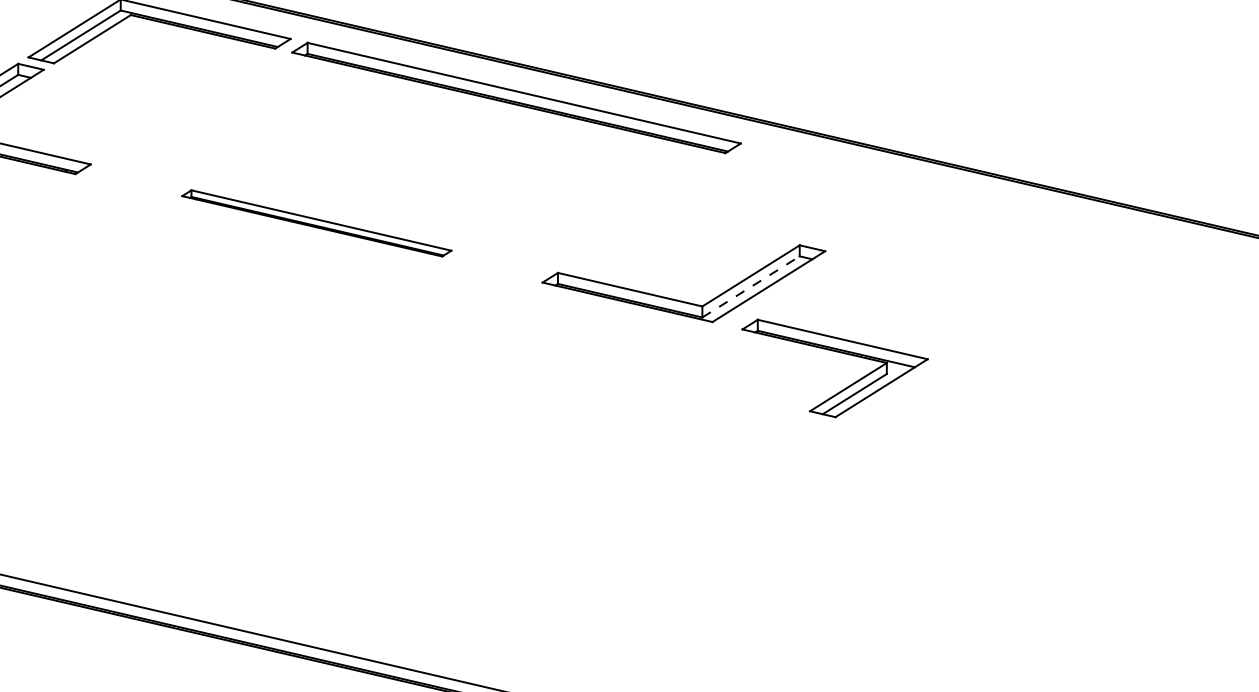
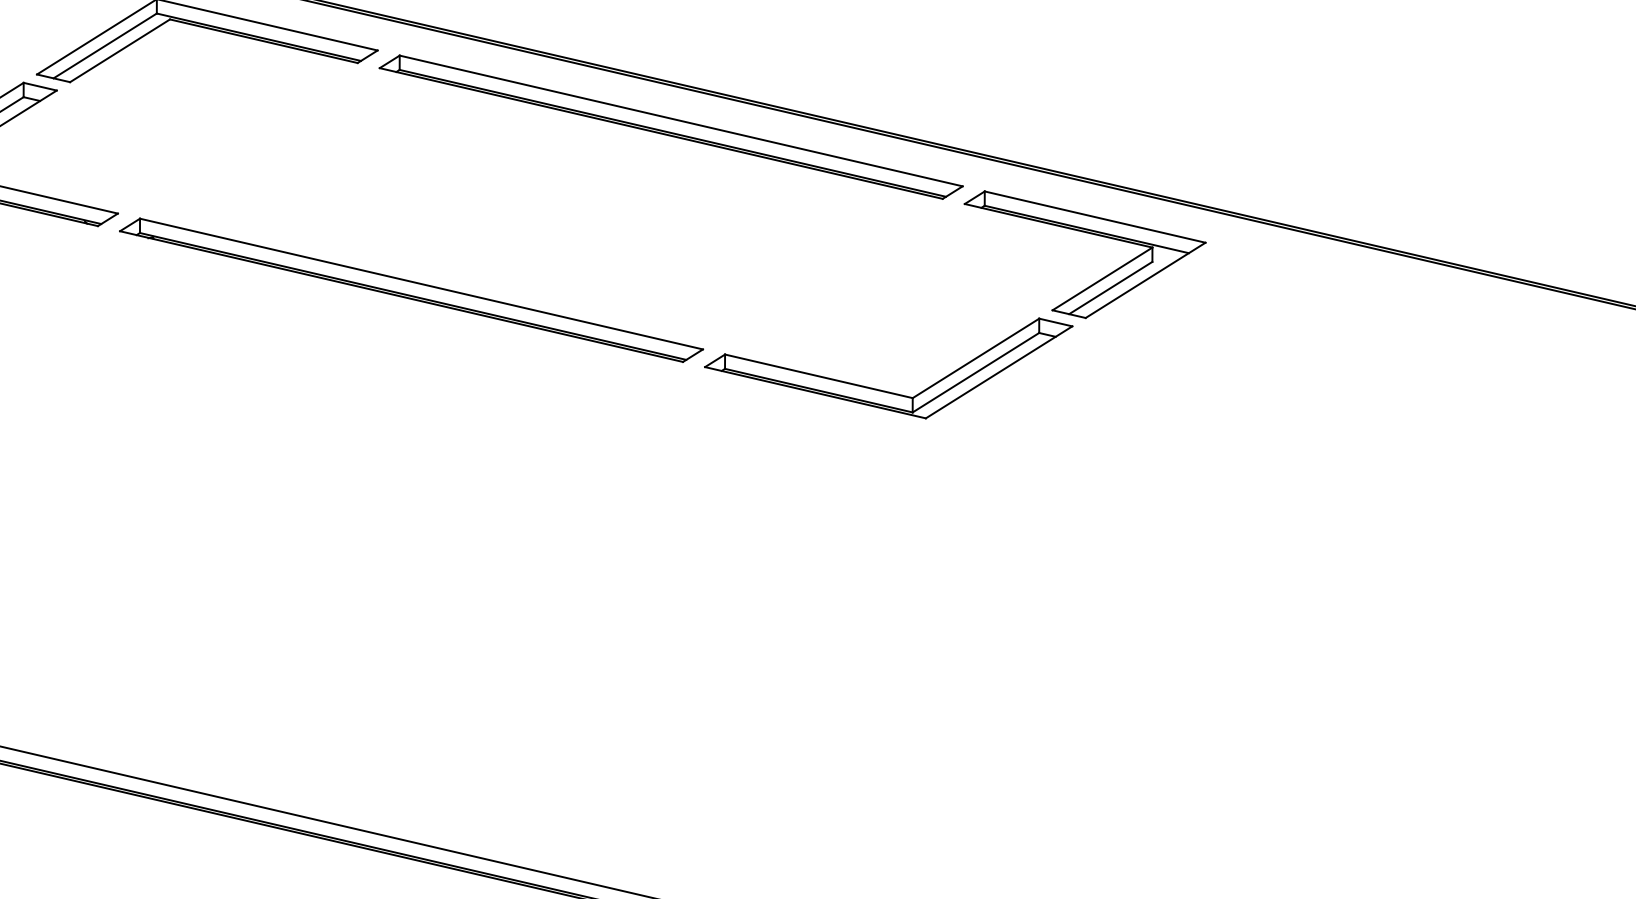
part: (316, 222) -> (411, 289), size x1.67
line: (750, 286) -> (975, 372), dashed -> solid
part: (839, 352) -> (1090, 234), moved

